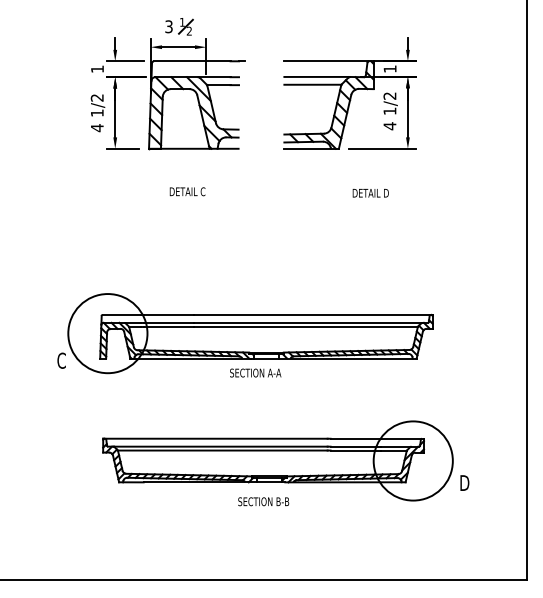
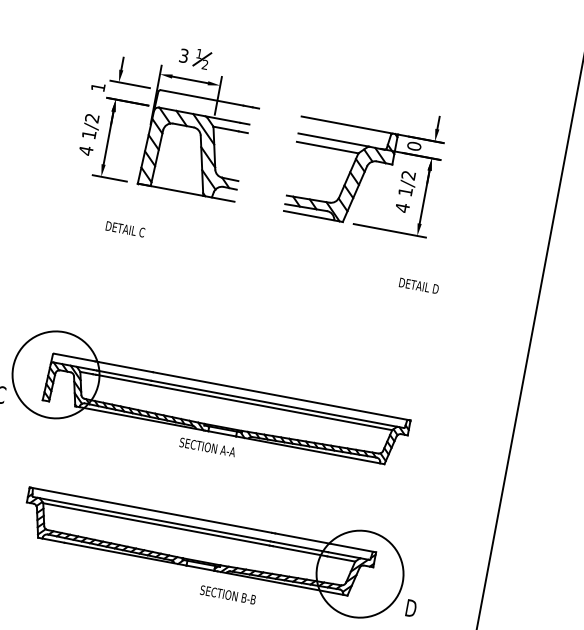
text: (389, 68) -> (413, 145), 1 -> 0
text: (187, 191) -> (125, 229), moved
text: (370, 193) -> (418, 286), moved
text: (263, 501) -> (227, 594), moved

